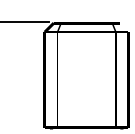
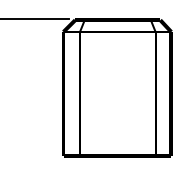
fill: (123, 27) -> (165, 25), added

